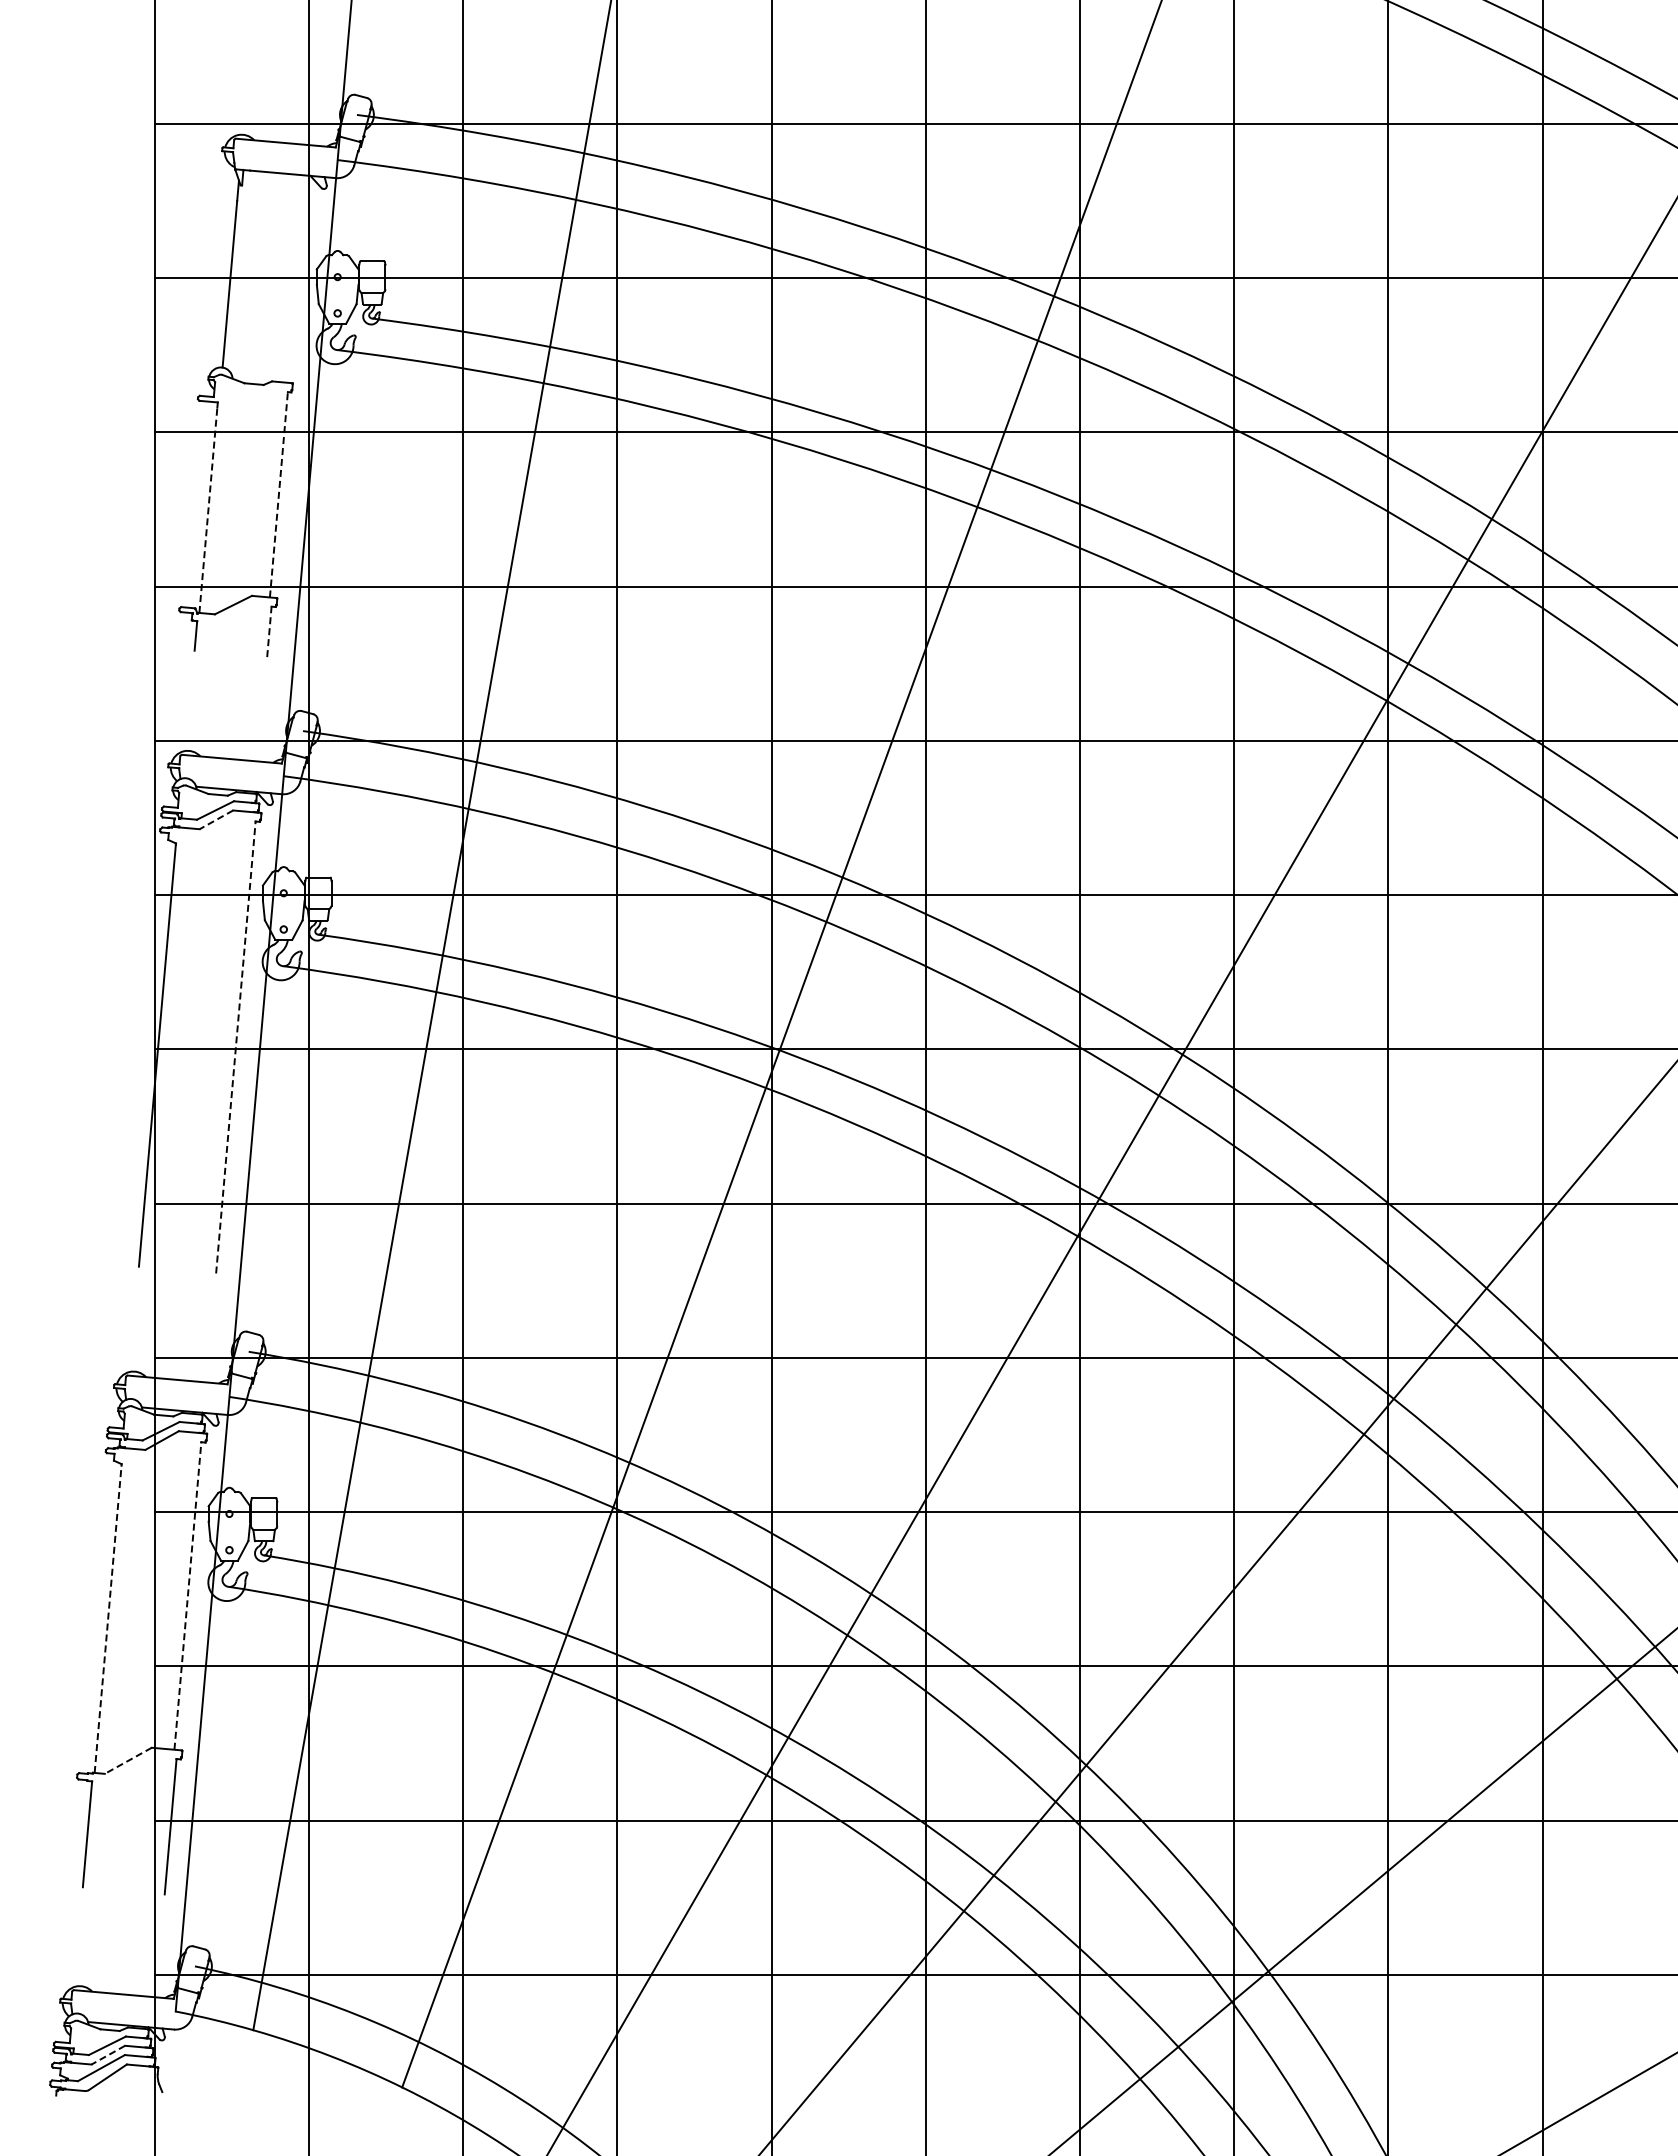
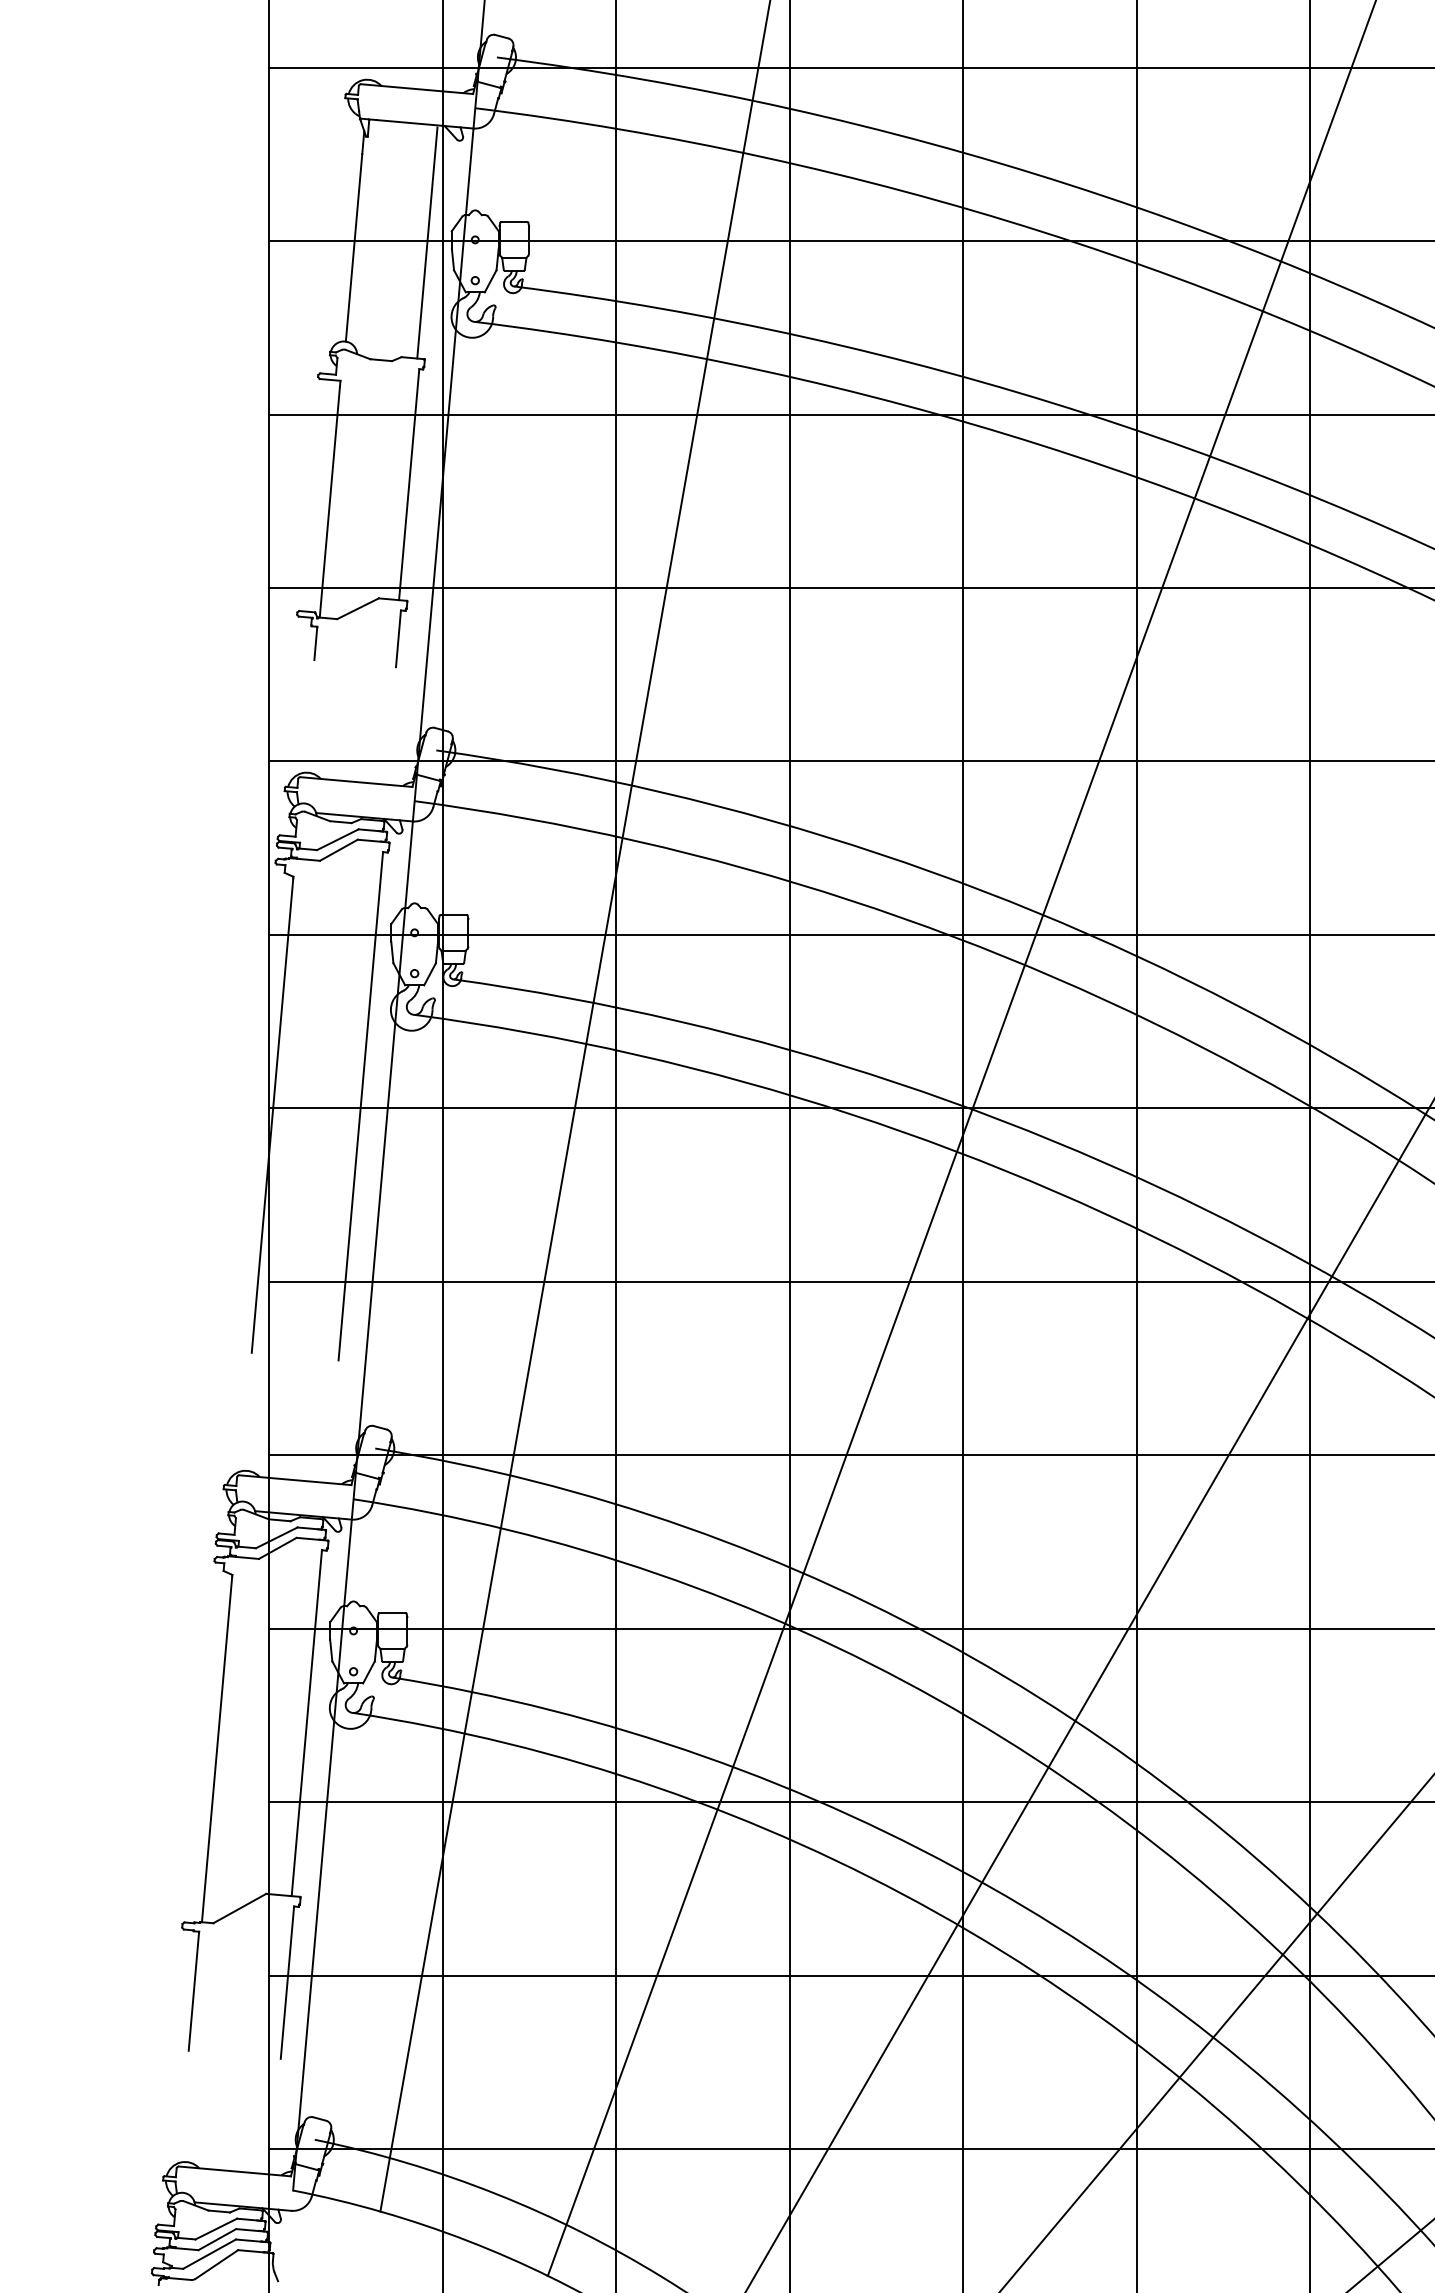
line: (295, 279) -> (427, 242), added
line: (278, 494) -> (408, 484), dashed -> solid
line: (208, 509) -> (329, 501), dashed -> solid
line: (269, 631) -> (398, 638), dashed -> solid
line: (215, 820) -> (337, 850), dashed -> solid
line: (235, 1047) -> (360, 1106), dashed -> solid
line: (187, 1595) -> (306, 1722), dashed -> solid
line: (108, 1618) -> (217, 1748), dashed -> solid
line: (128, 1760) -> (240, 1908), dashed -> solid
line: (107, 2055) -> (216, 2240), dashed -> solid

